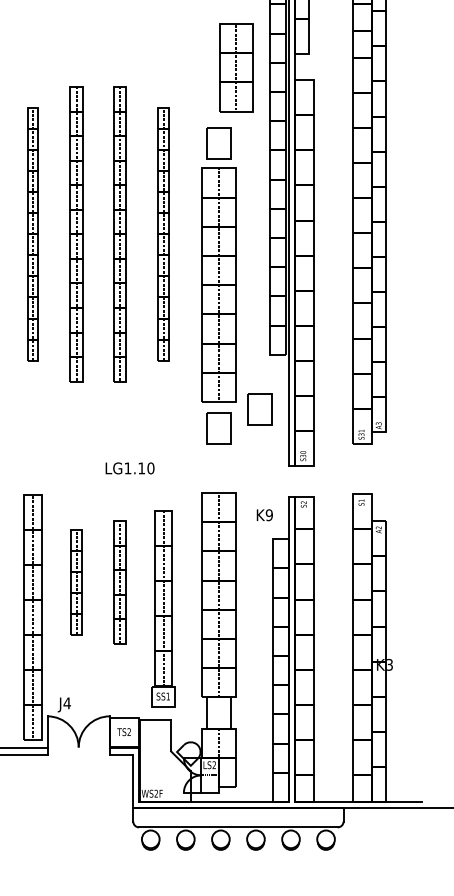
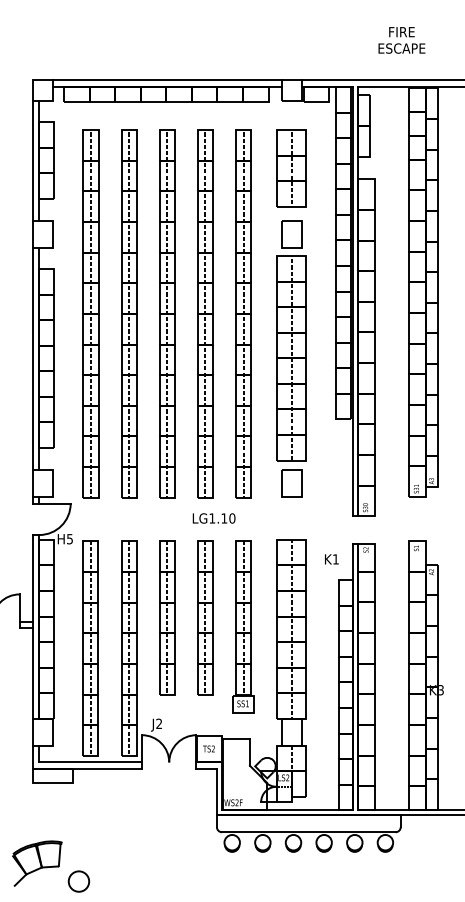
part: (235, 67) -> (291, 168), moved
part: (33, 233) -> (129, 313), size x1.67
part: (76, 233) -> (167, 313), size x1.43
part: (120, 233) -> (205, 313), size x1.43
part: (163, 233) -> (243, 313), size x1.67
part: (259, 410) -> (327, 467), removed
text: (268, 515) -> (335, 559), K9 -> K1
part: (76, 581) -> (167, 617), size x1.67
part: (120, 581) -> (205, 617), size x1.43
part: (163, 608) -> (243, 626), moved
text: (67, 702) -> (159, 723), J4 -> J2

